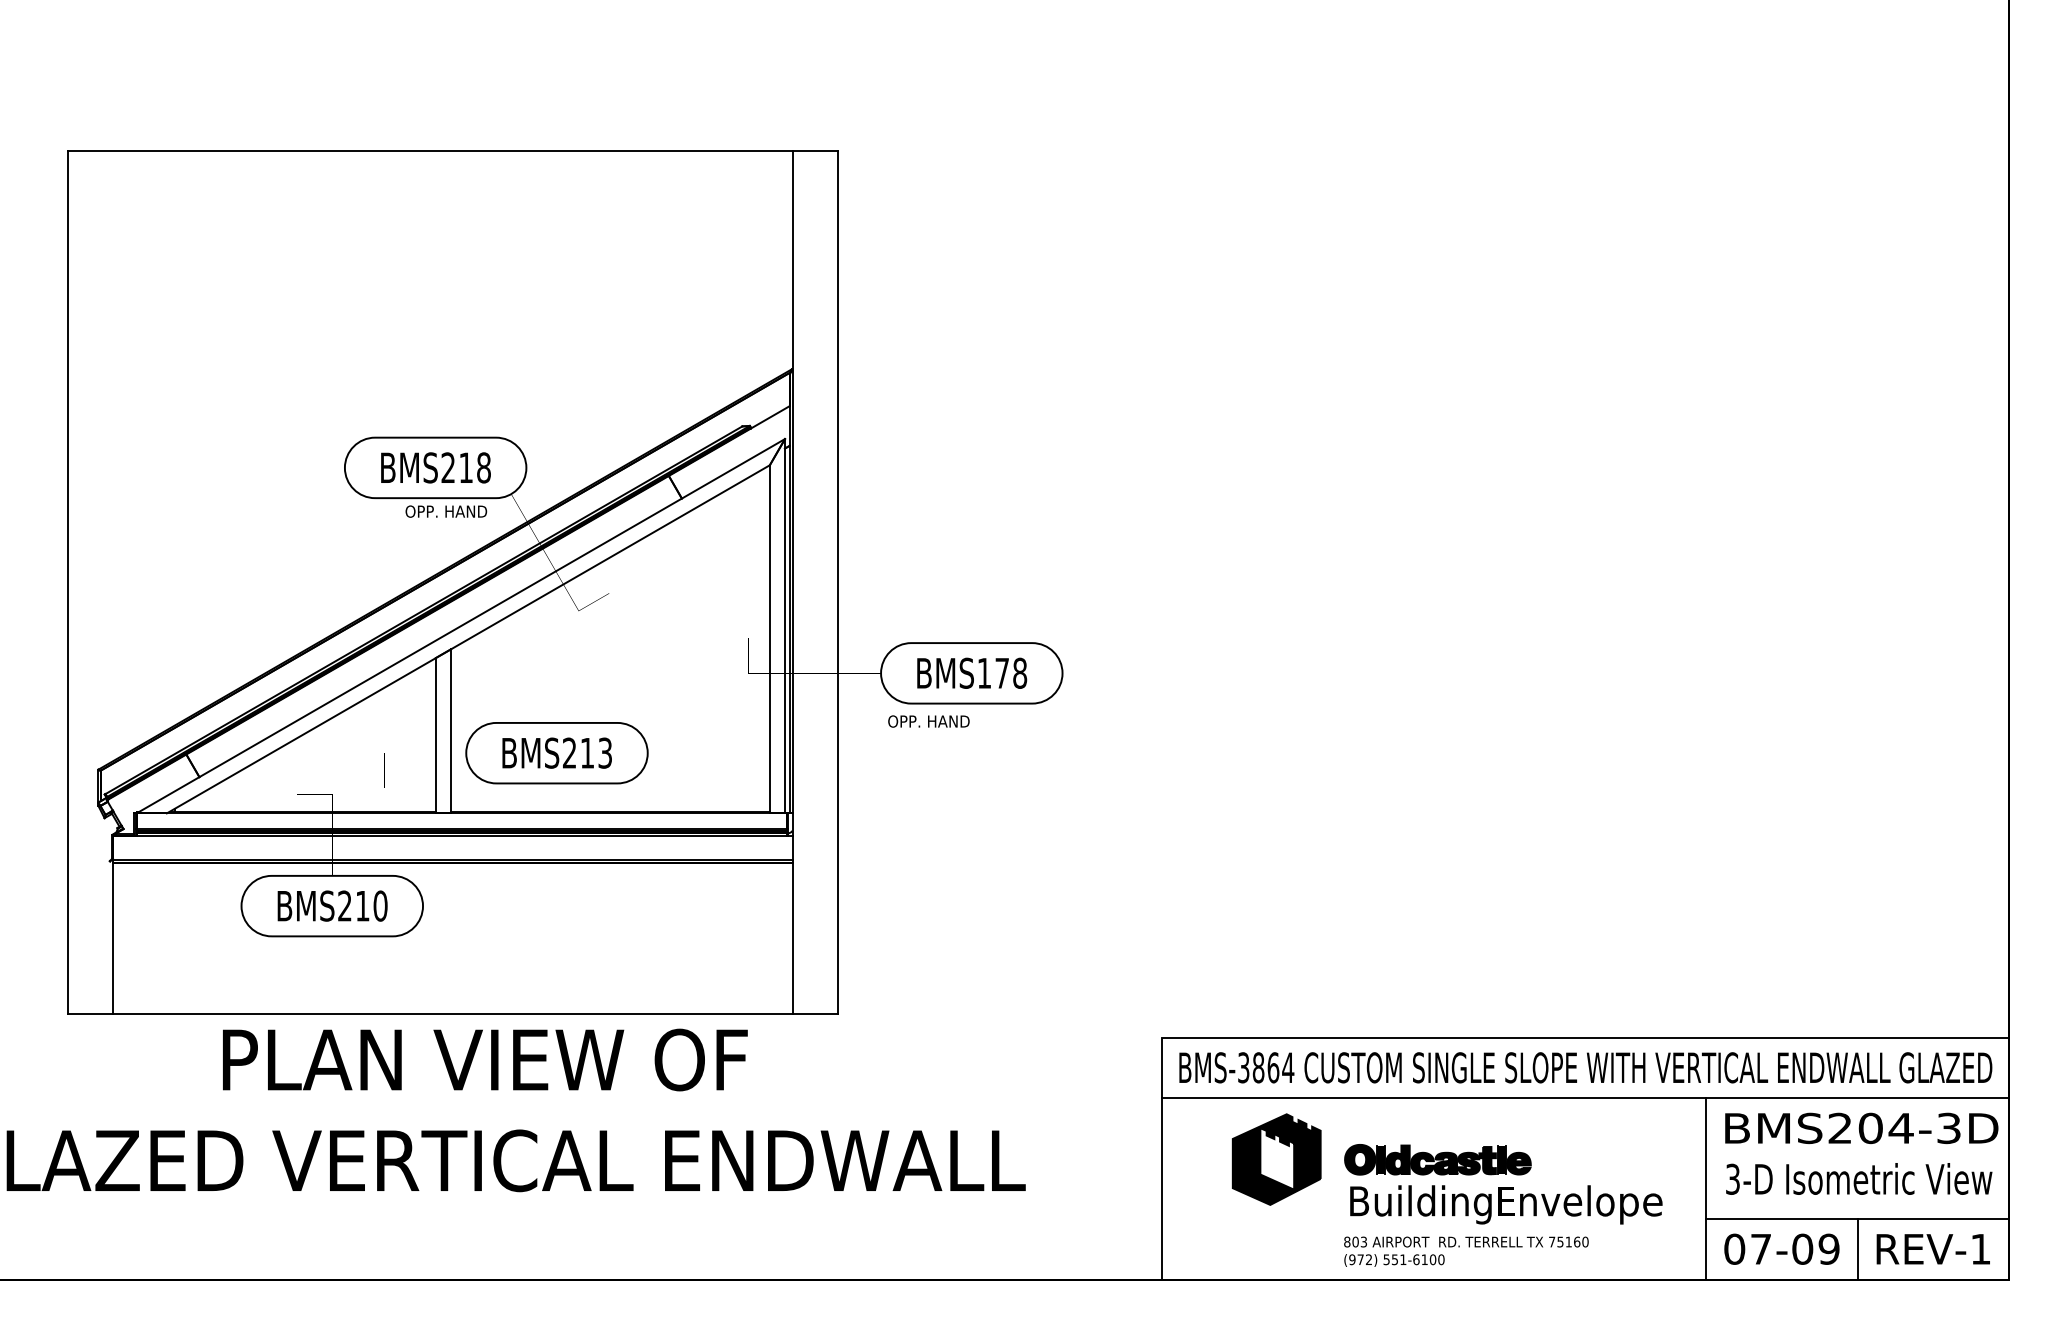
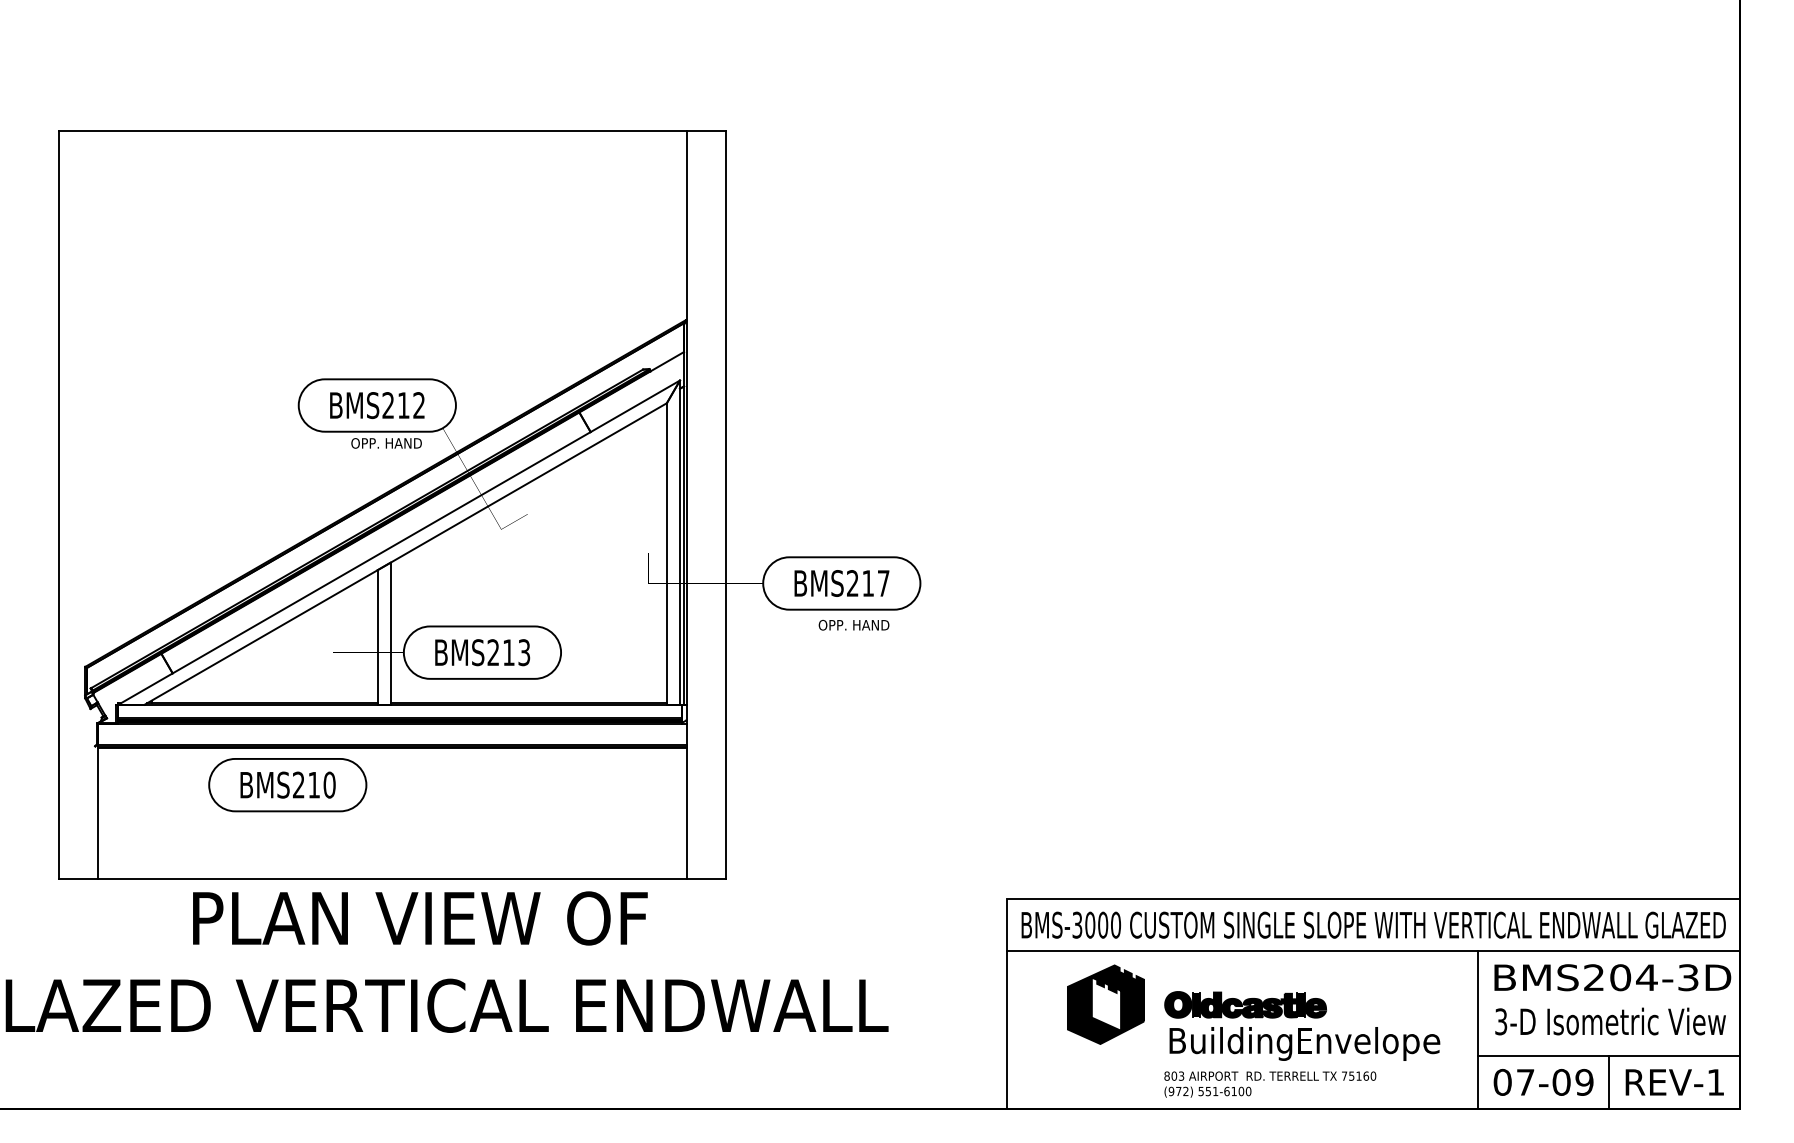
text: (483, 467) -> (418, 405), BMS218 -> BMS212
text: (1002, 672) -> (868, 582), BMS178 -> BMS217
text: (928, 721) -> (853, 625), moved
text: (1273, 1067) -> (1103, 924), BMS-3864 -> BMS-3000

